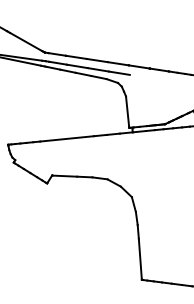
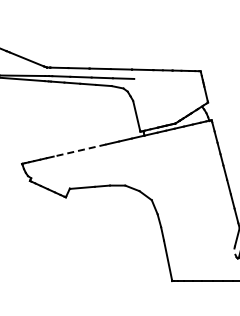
line: (66, 138) -> (79, 150), solid -> dashed

